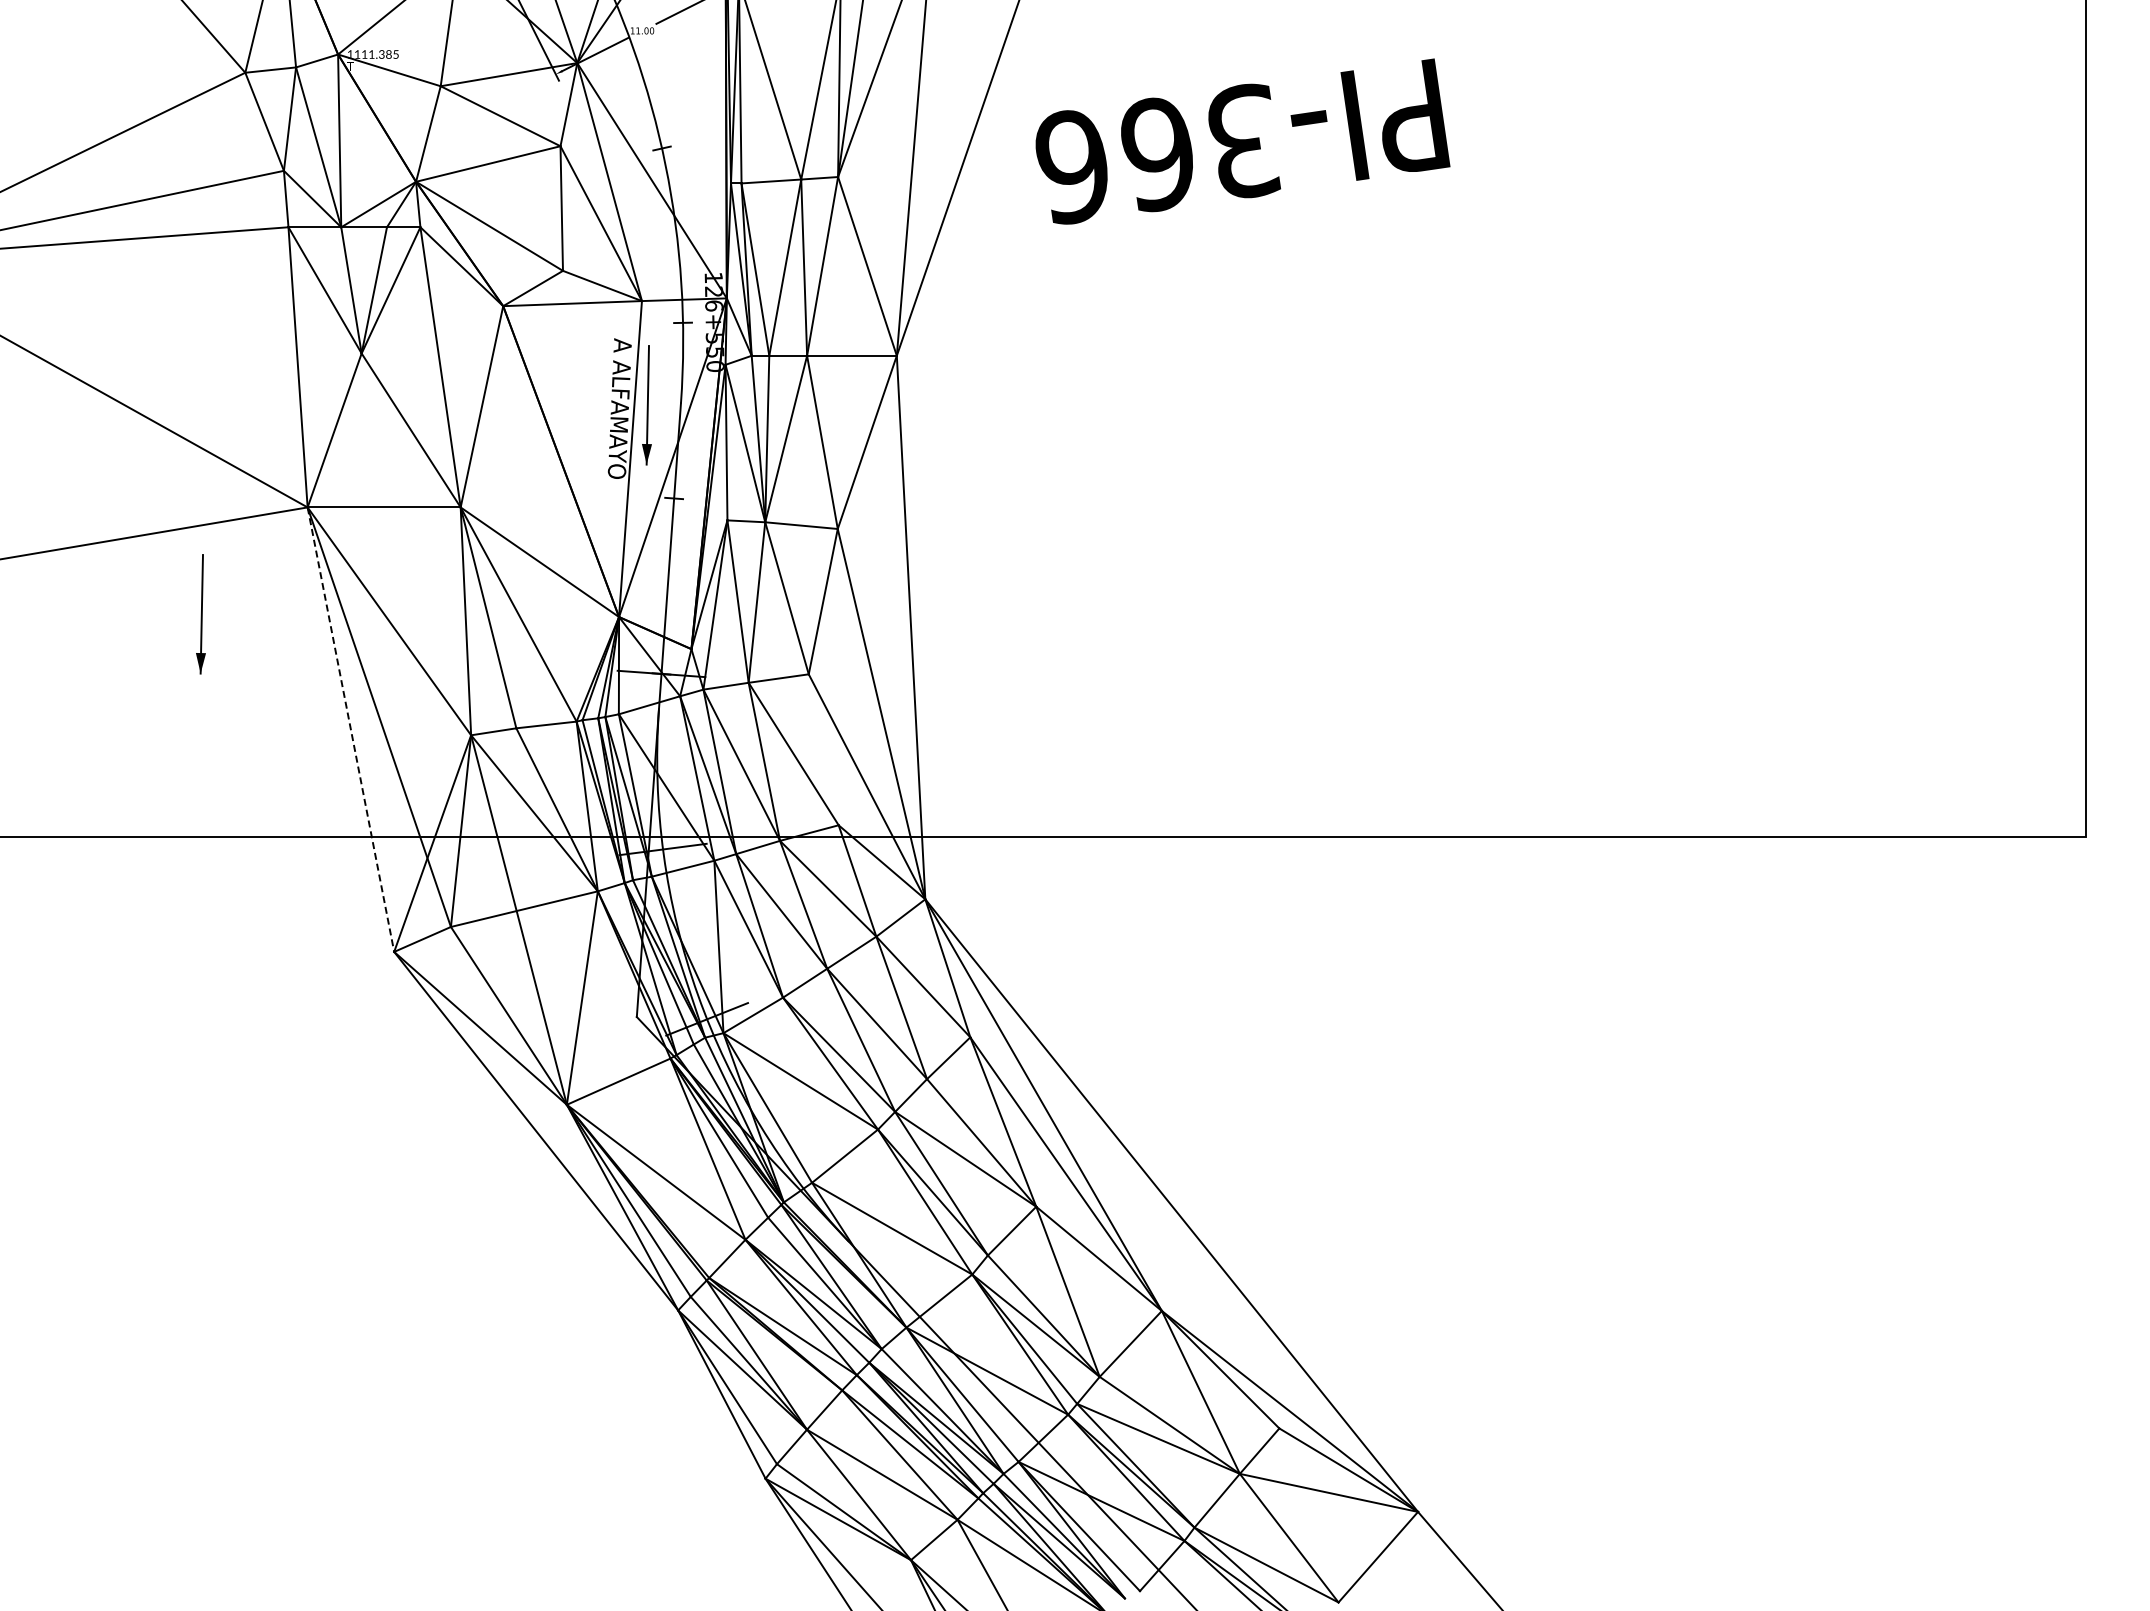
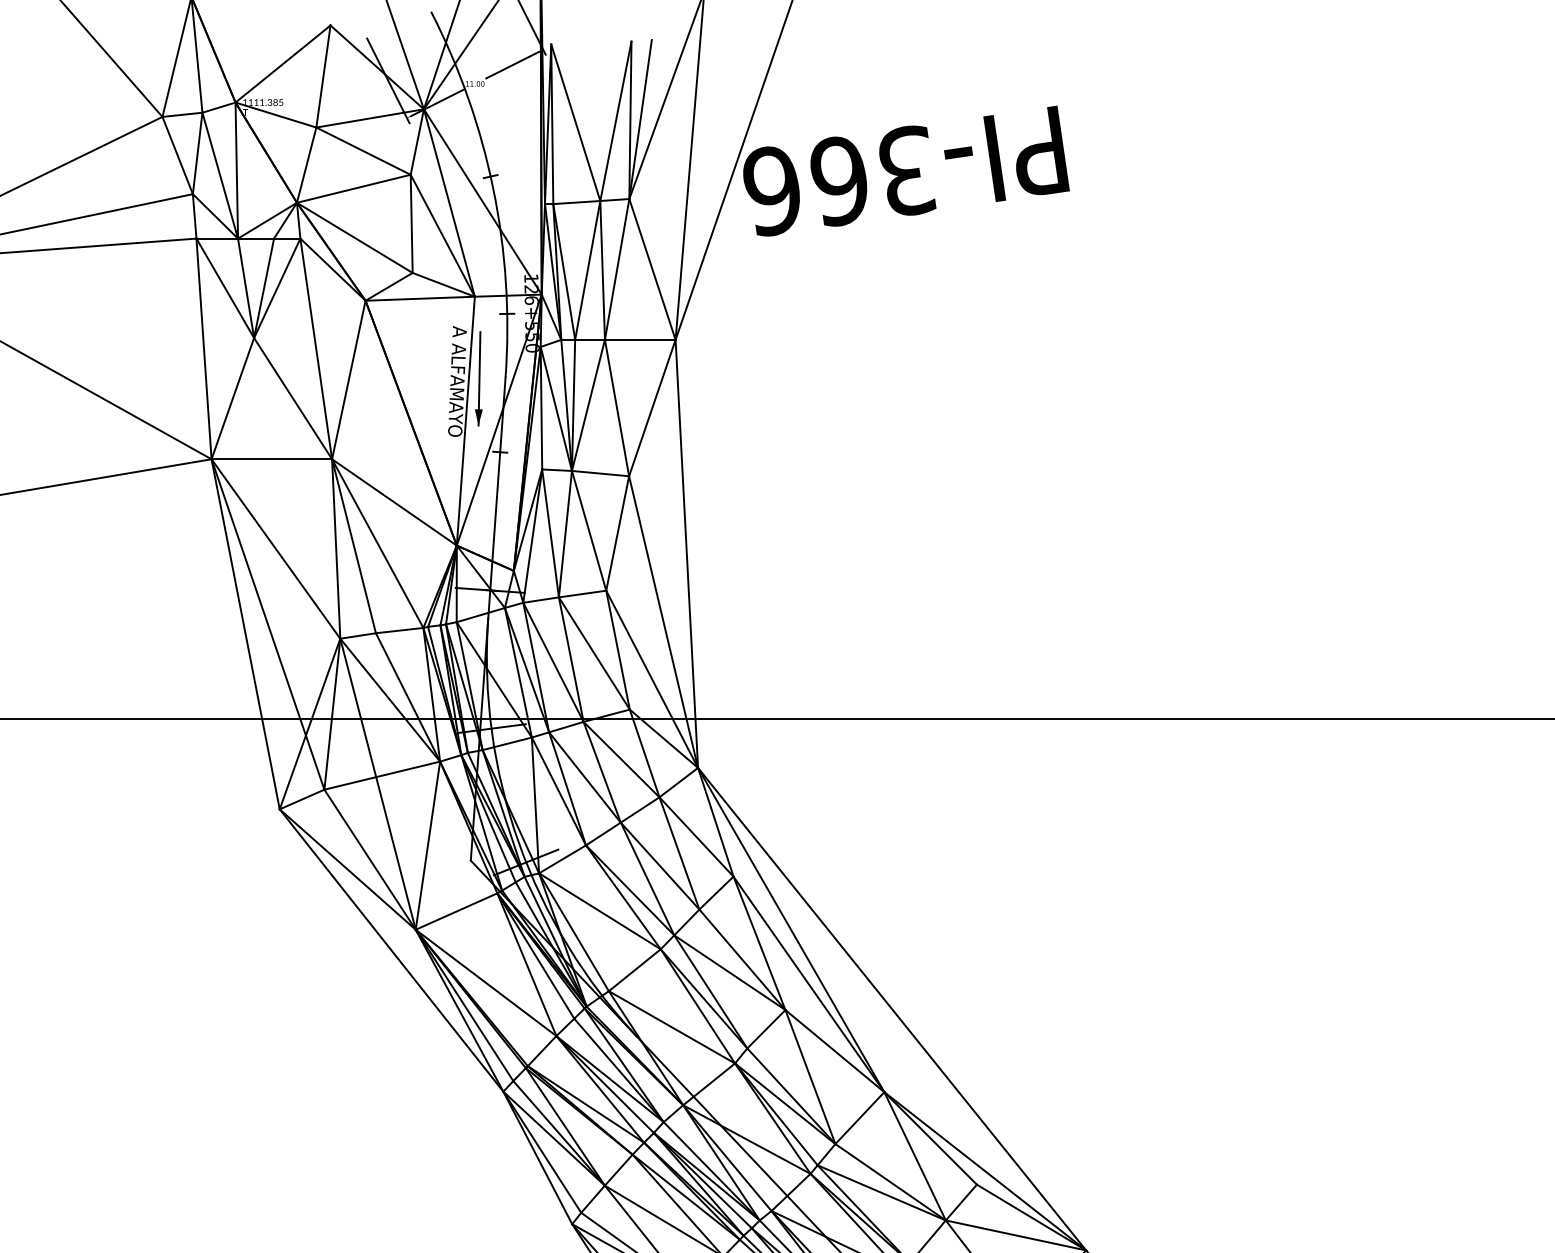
text: (1242, 141) -> (906, 171), moved
part: (200, 614) -> (127, 543), removed
line: (351, 730) -> (246, 634), dashed -> solid
line: (823, 749) -> (617, 649), added

